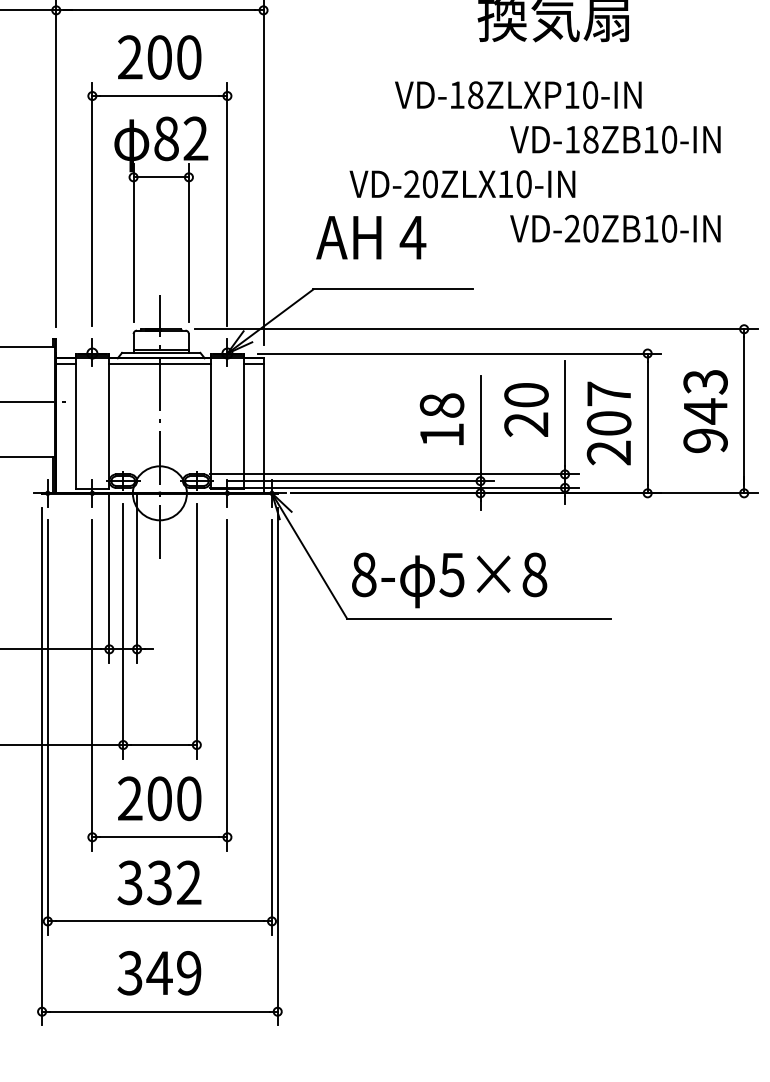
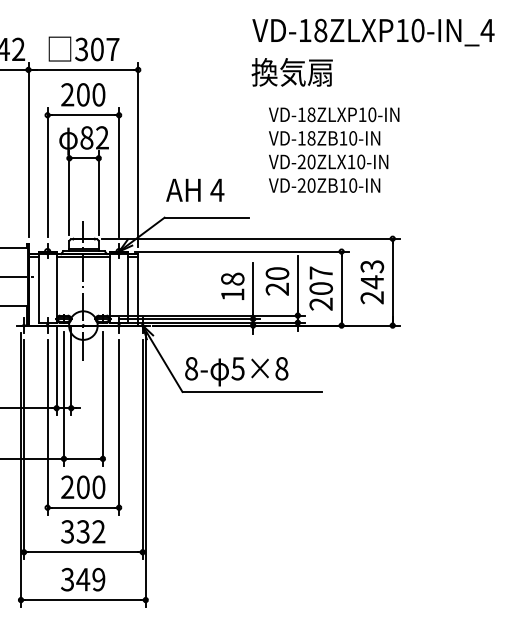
text: (518, 94) -> (334, 114), moved
text: (462, 183) -> (328, 161), moved
text: (705, 440) -> (372, 297), 943 -> 243

